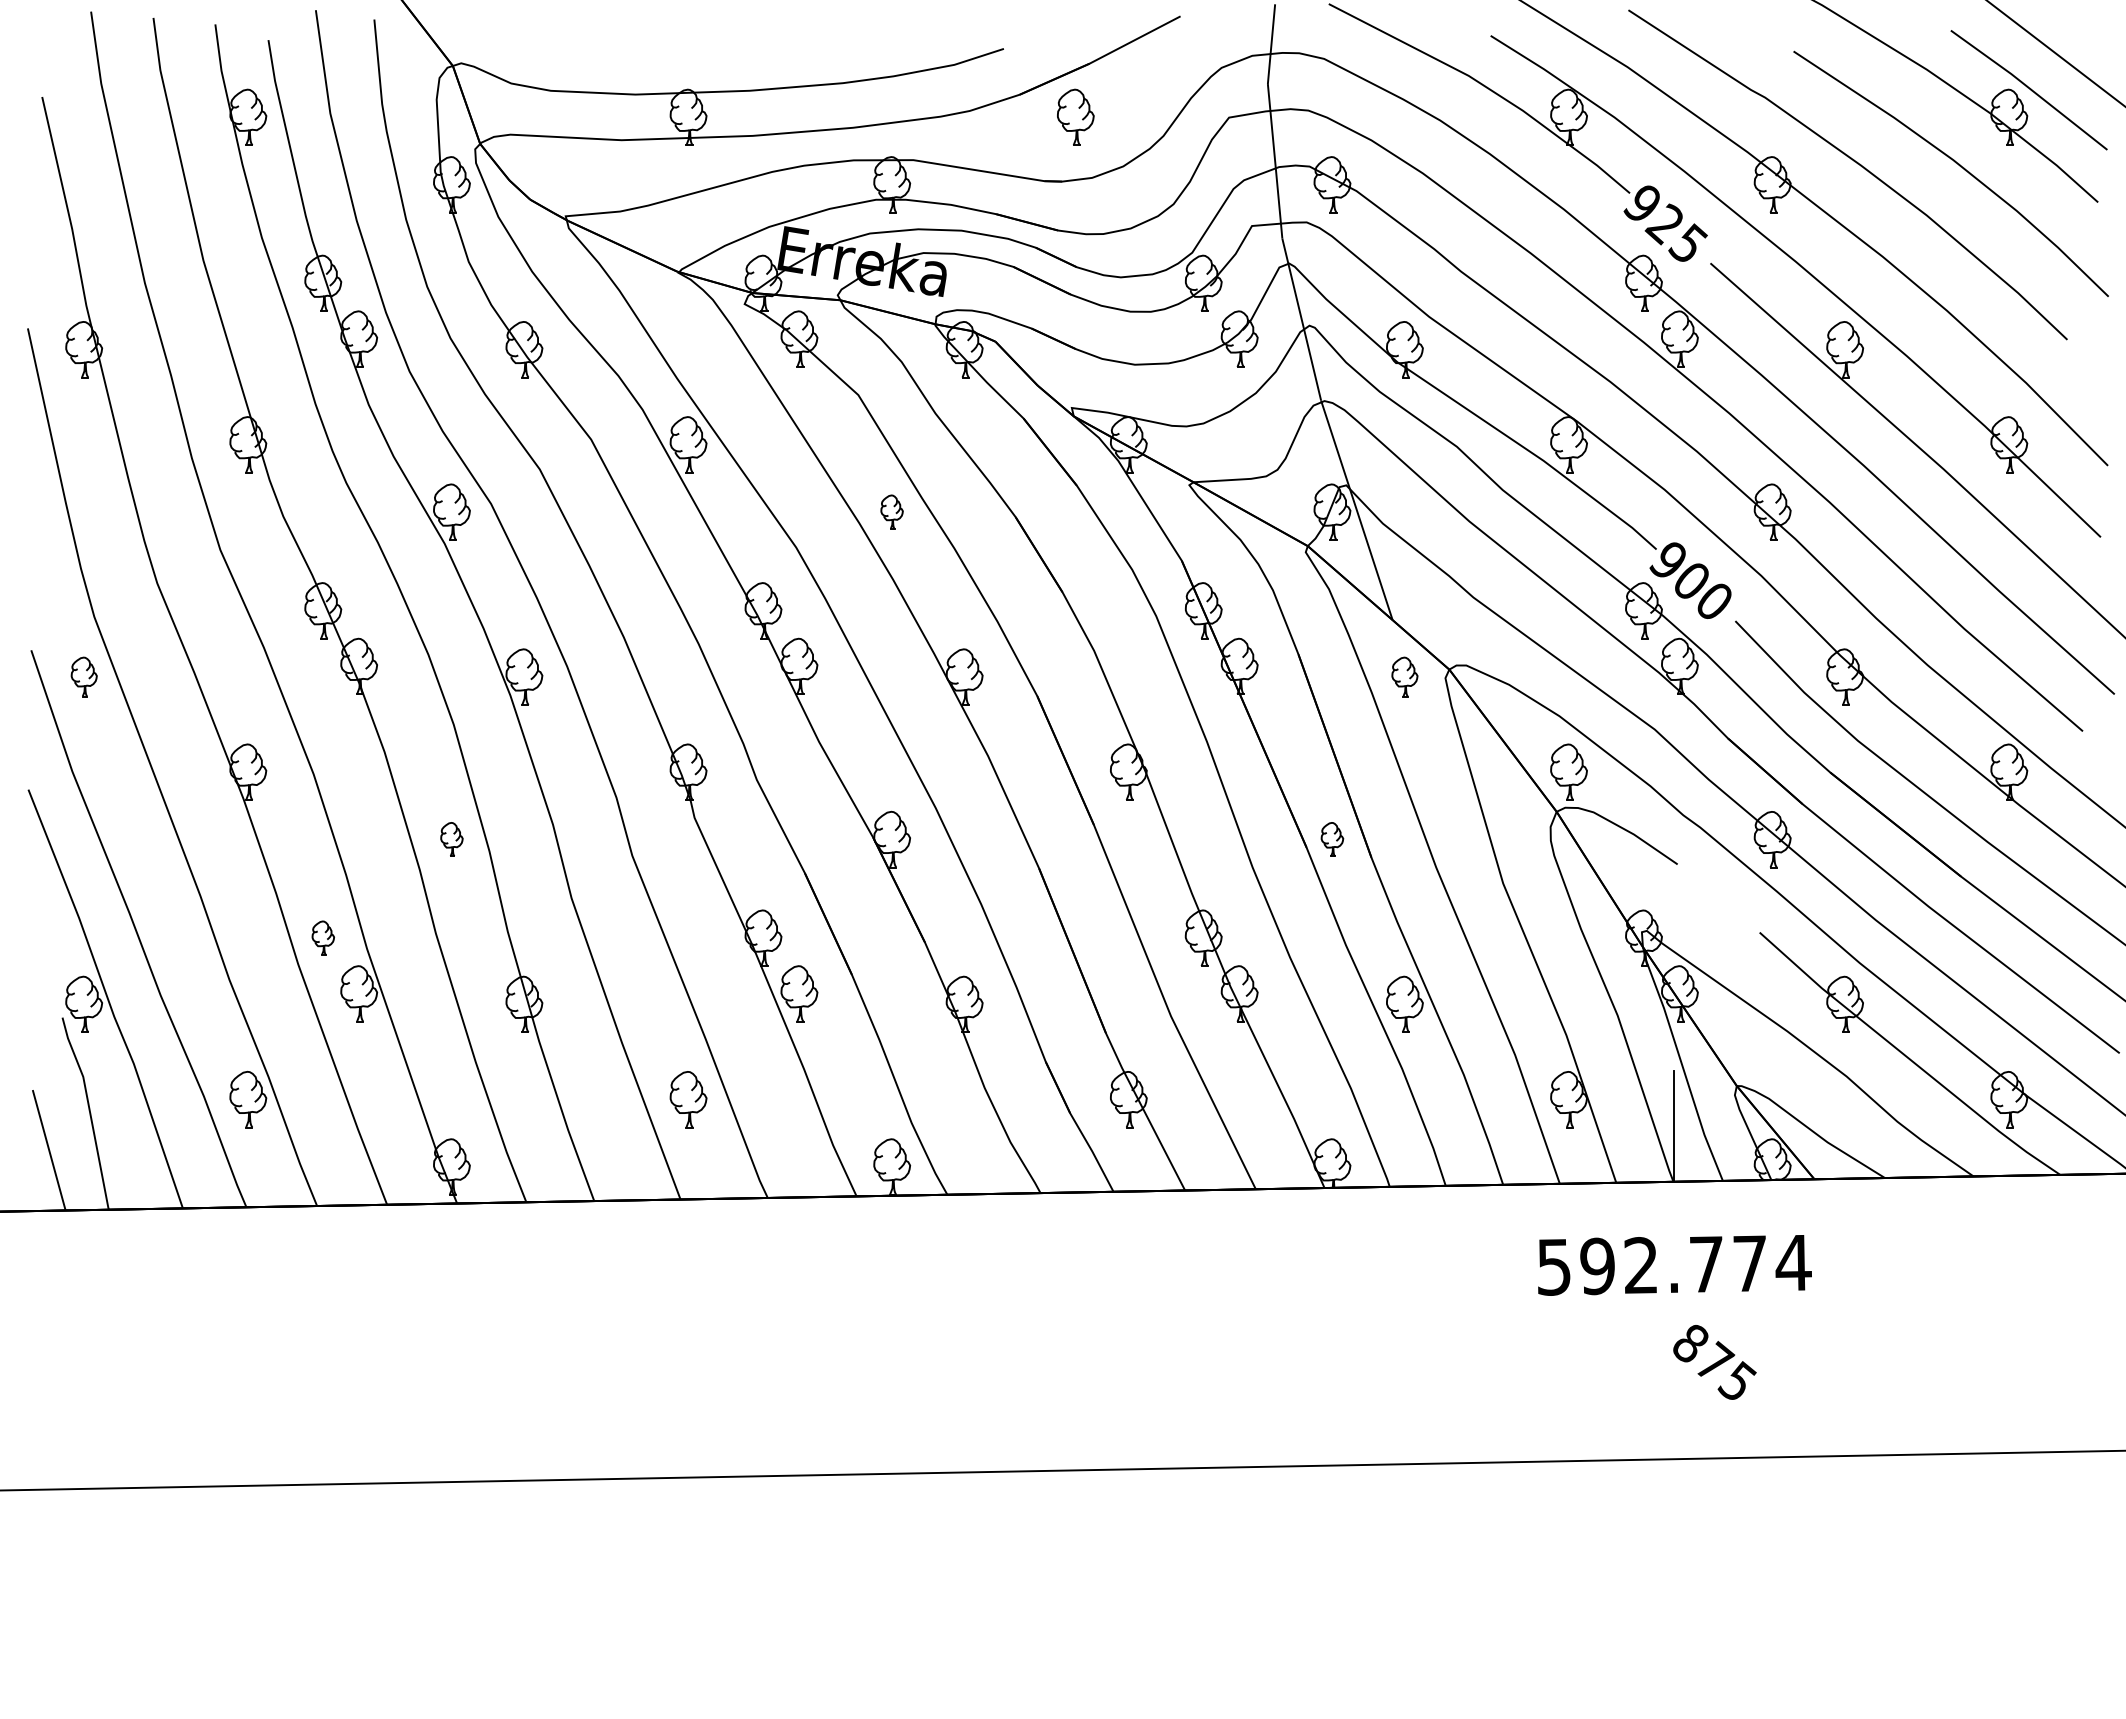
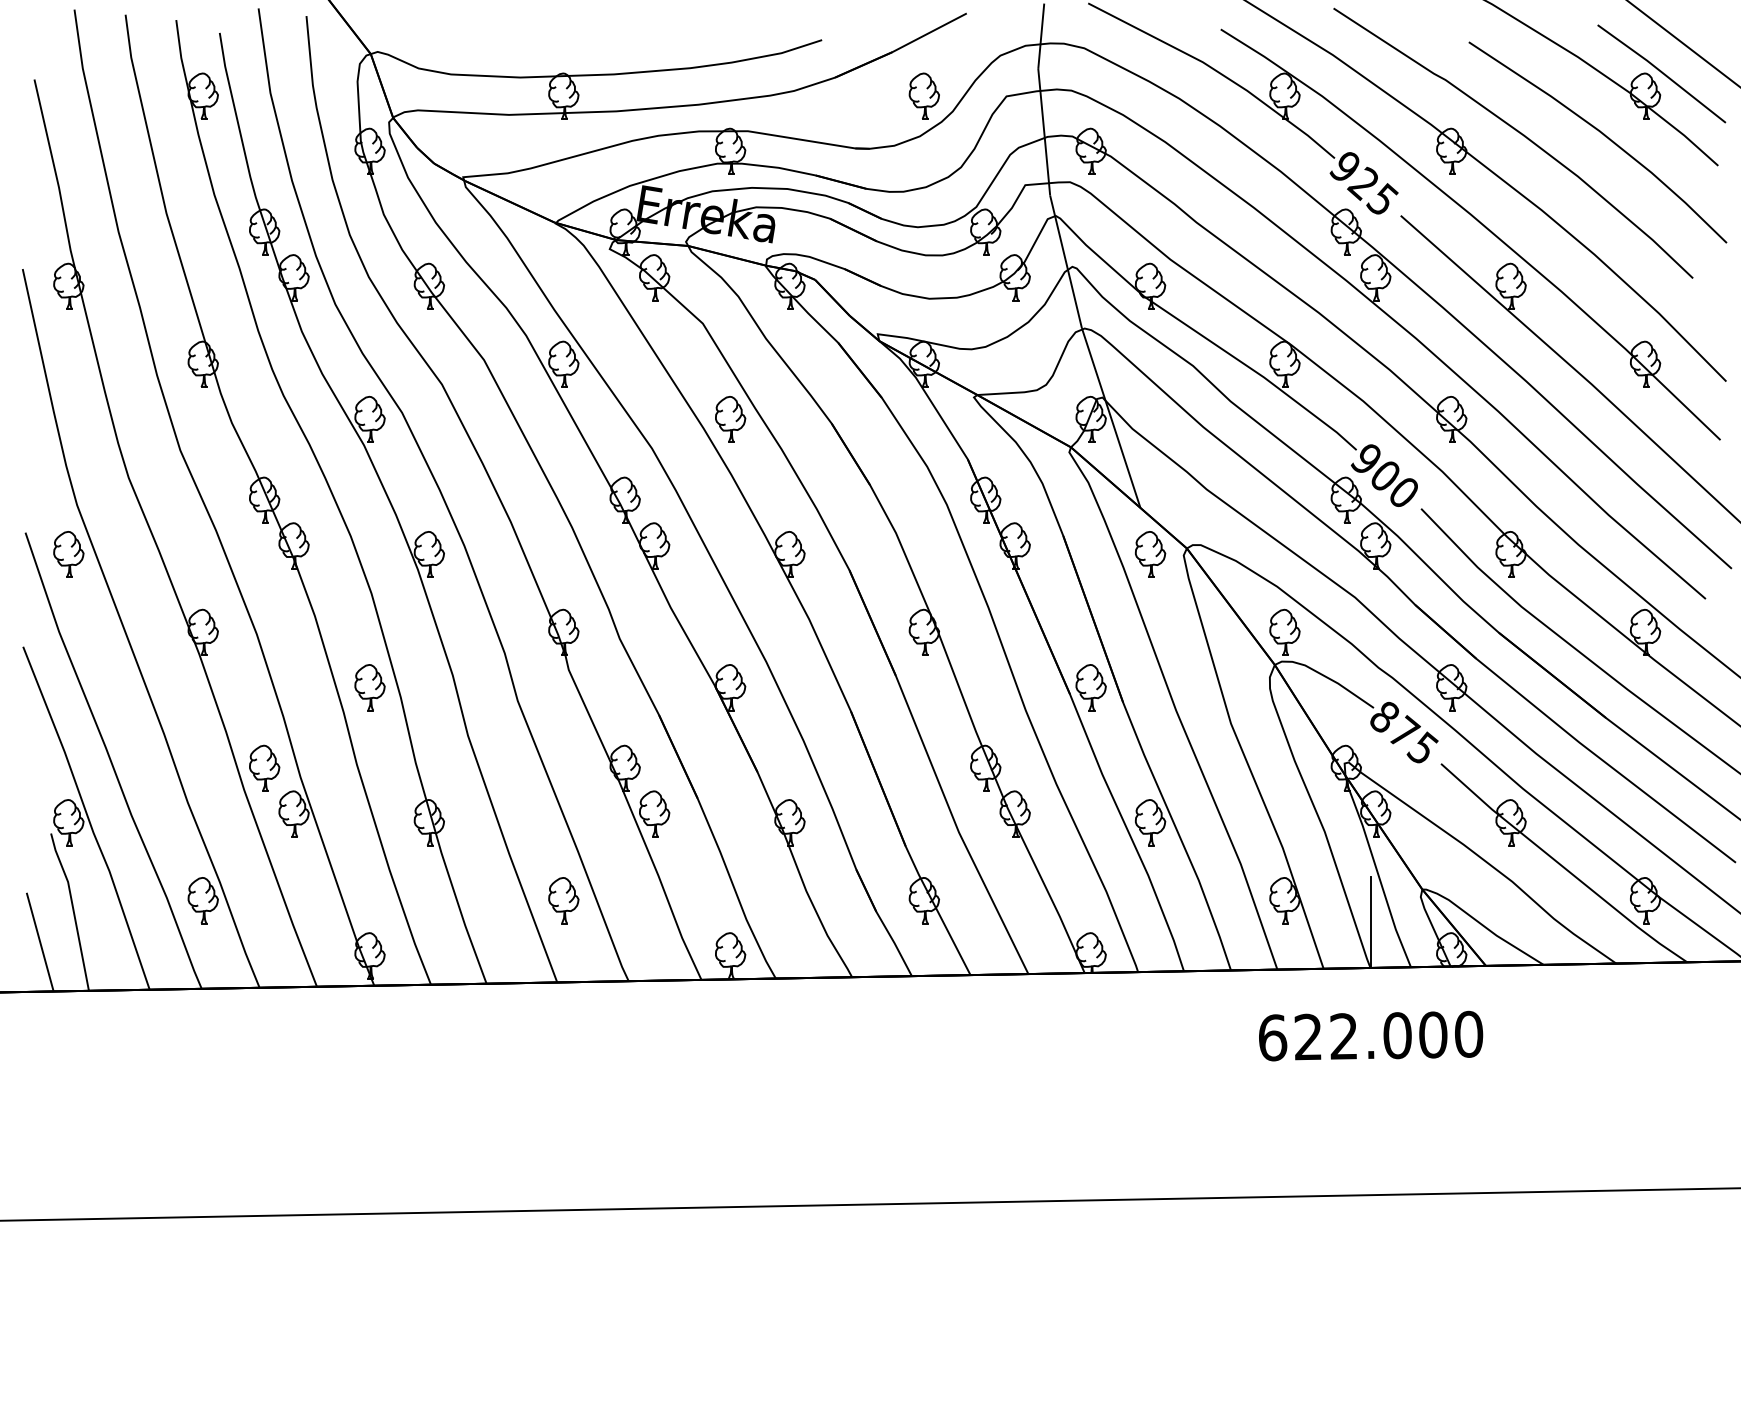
part: (1075, 116) -> (924, 95), moved
part: (891, 511) -> (730, 418), size x1.67
part: (84, 676) -> (69, 554), size x1.43
part: (1404, 676) -> (1150, 554), size x1.43
part: (451, 839) -> (369, 687), size x1.67
part: (1332, 839) -> (1091, 687), size x1.67
part: (323, 937) -> (264, 767), size x1.67
text: (1674, 1264) -> (1371, 1035), 592.774 -> 622.000
text: (1714, 1362) -> (1404, 732), moved

